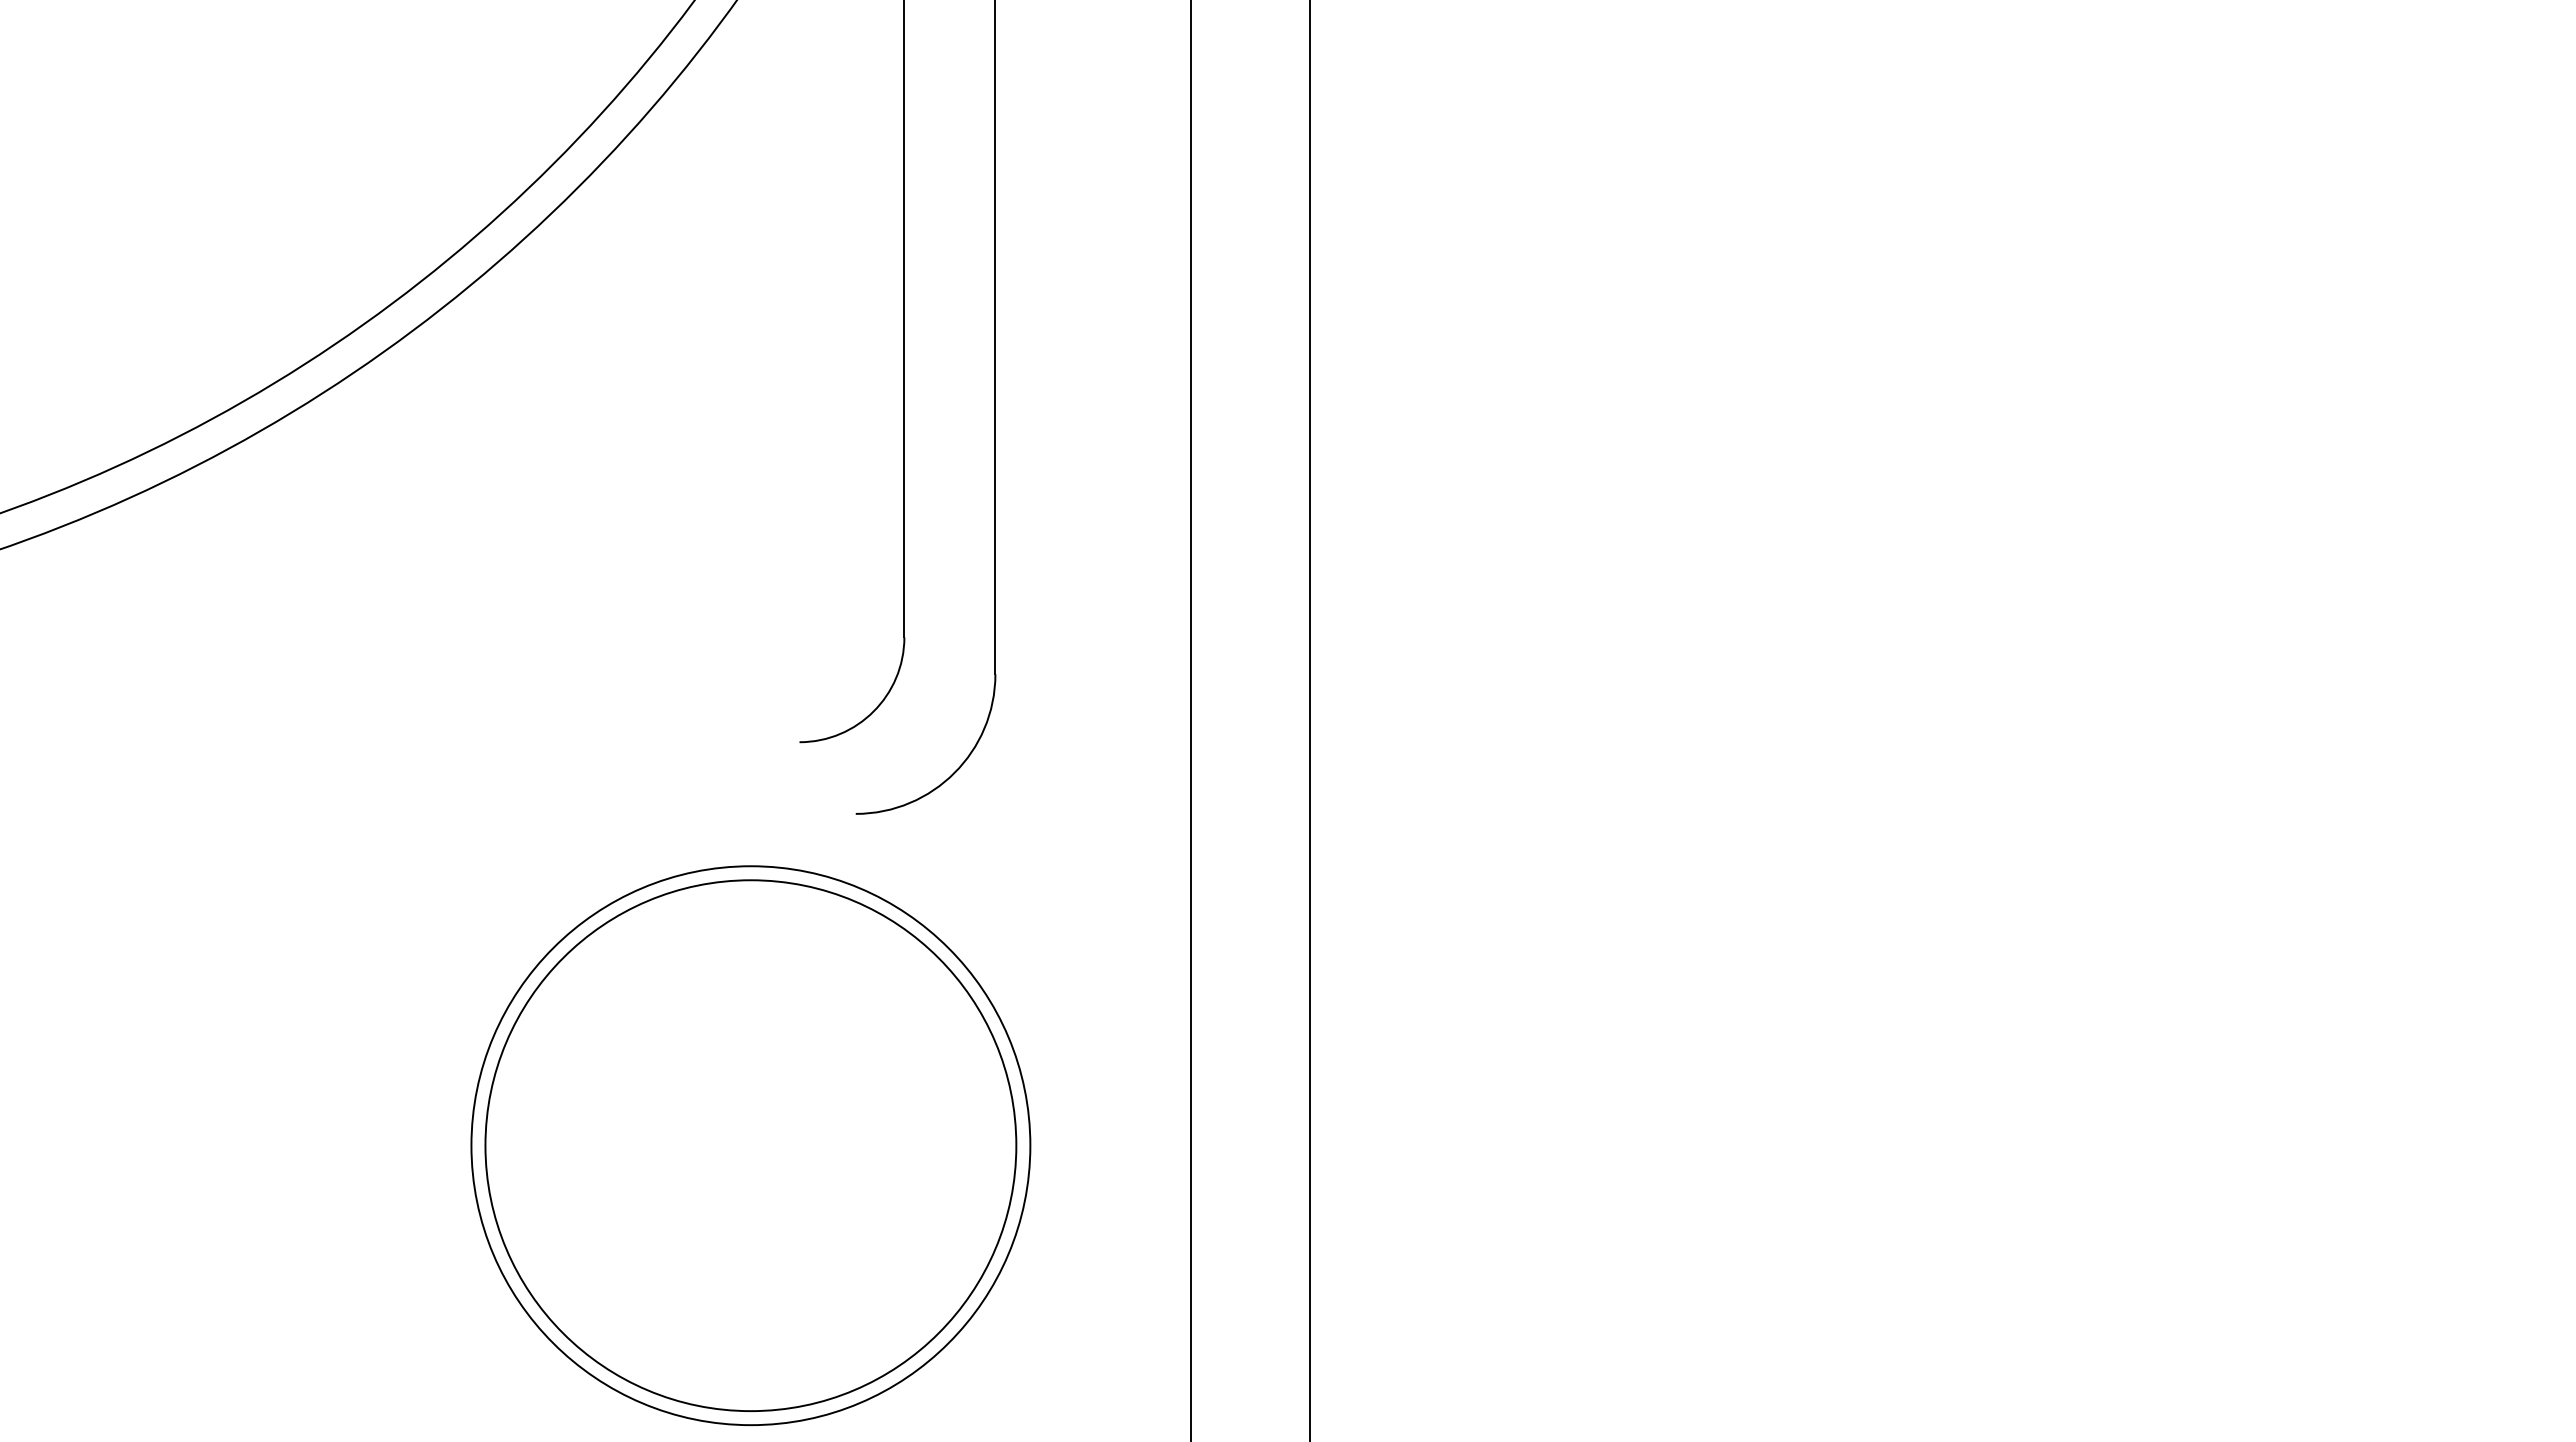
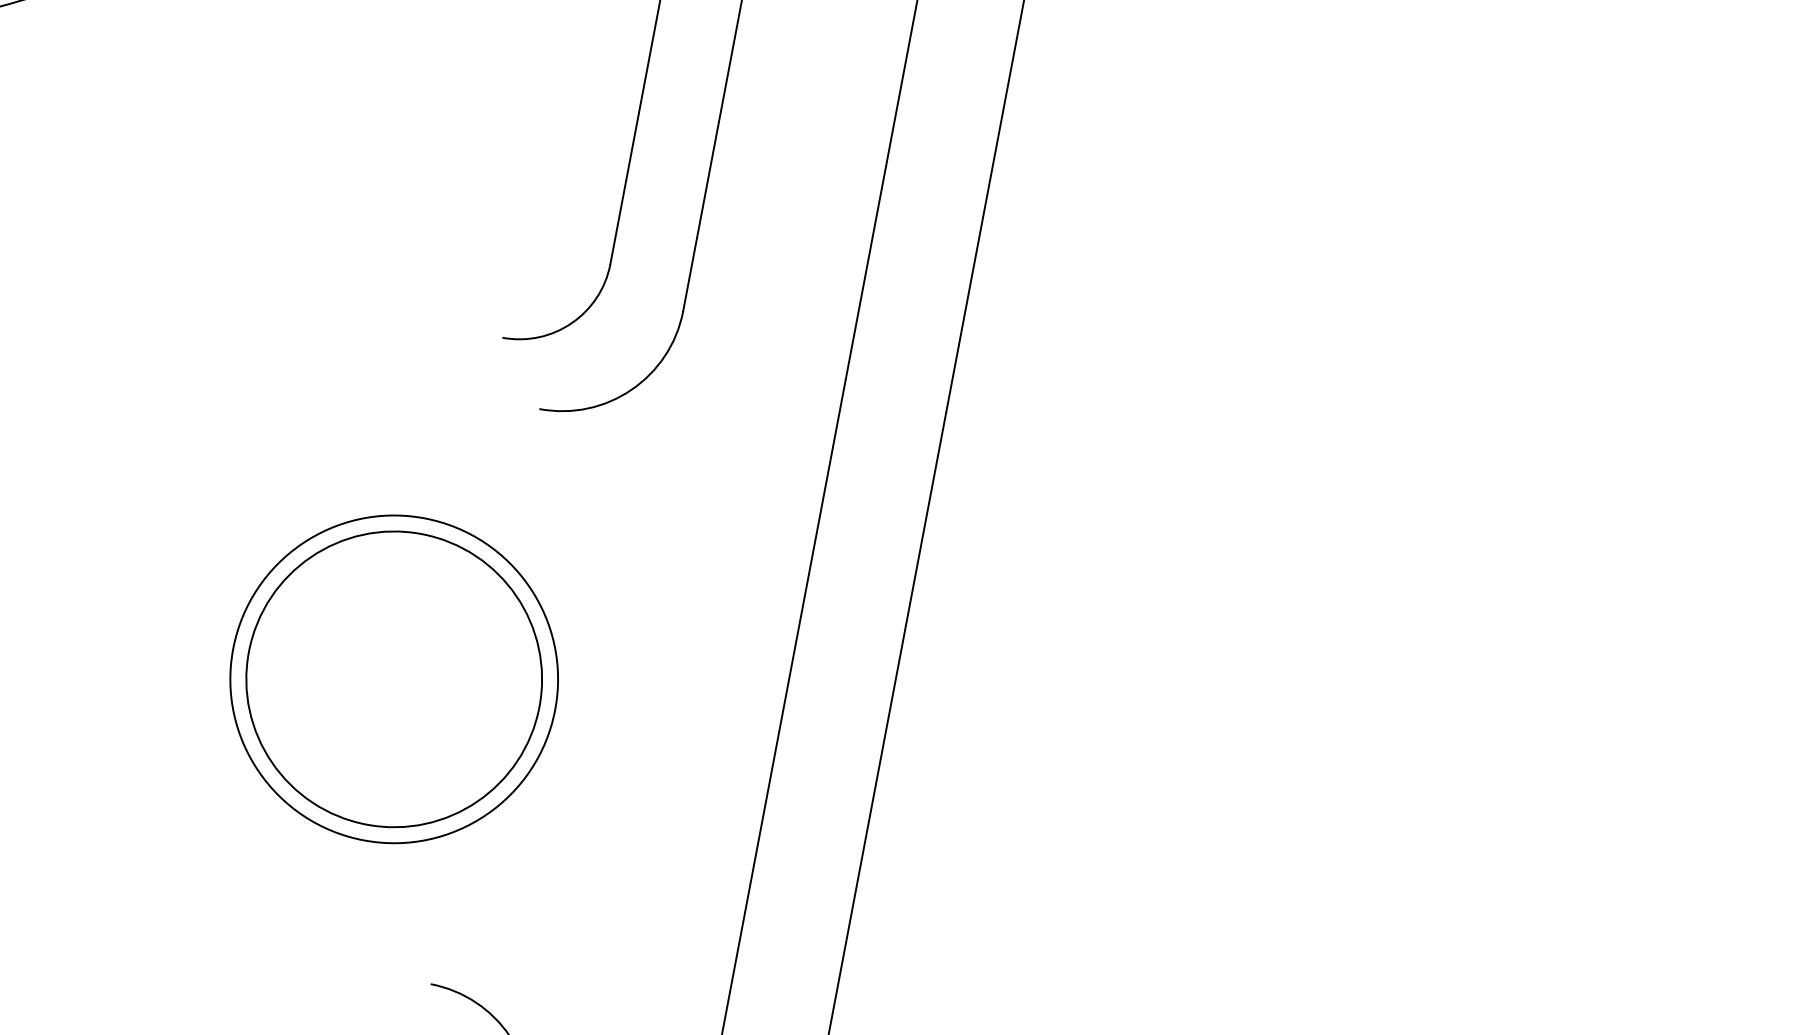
circle: (750, 1145) -> (393, 679), size x0.6
circle: (750, 1145) -> (393, 679), size x0.7

